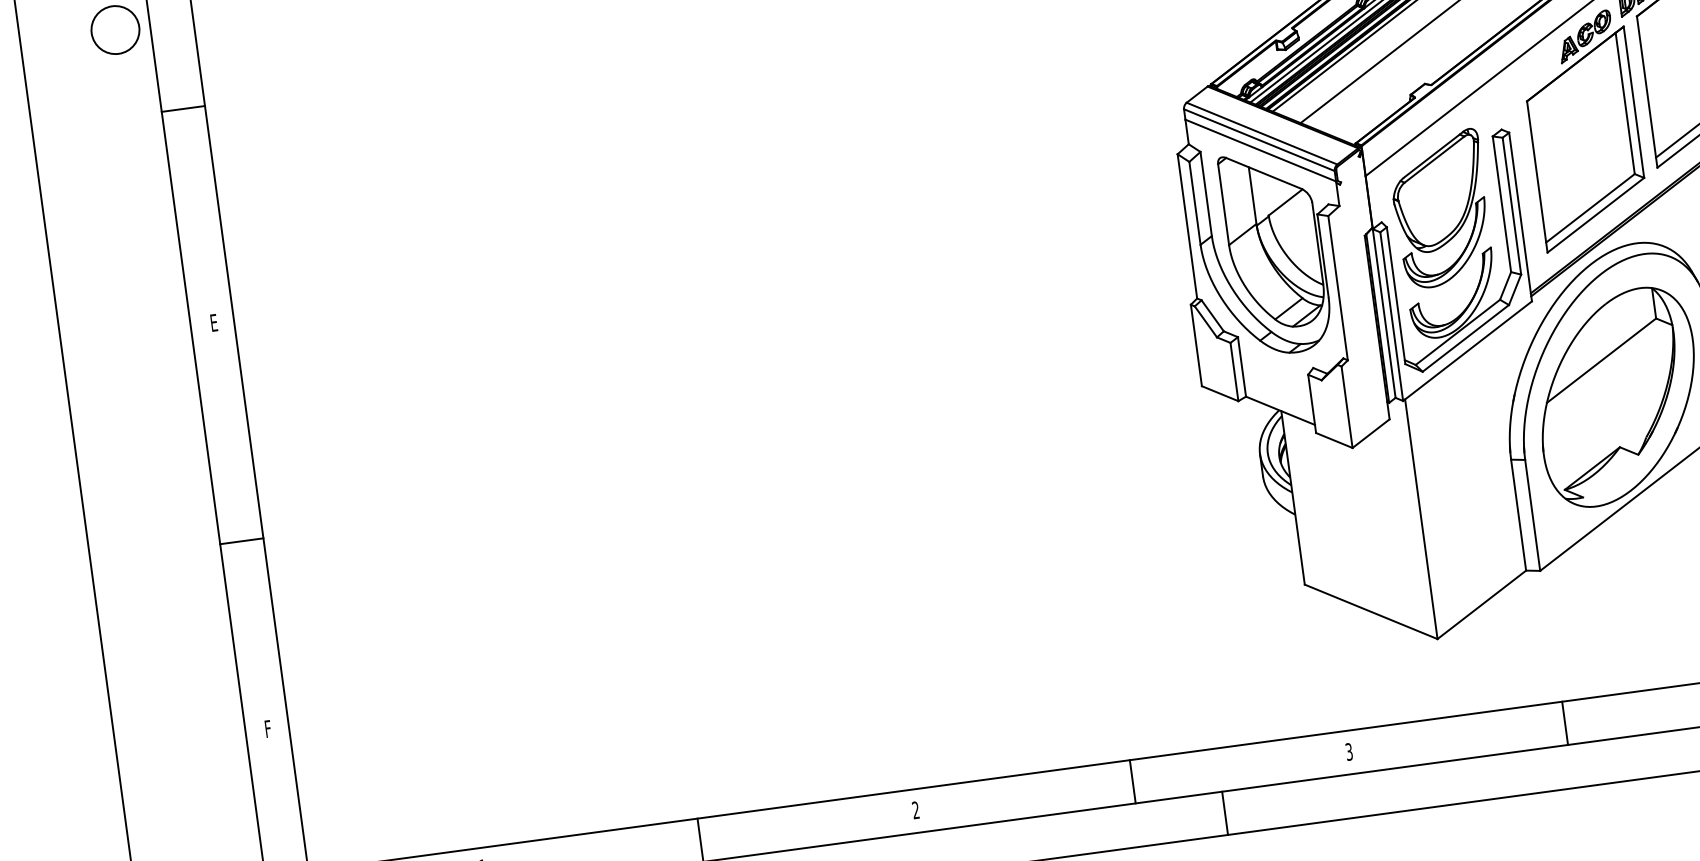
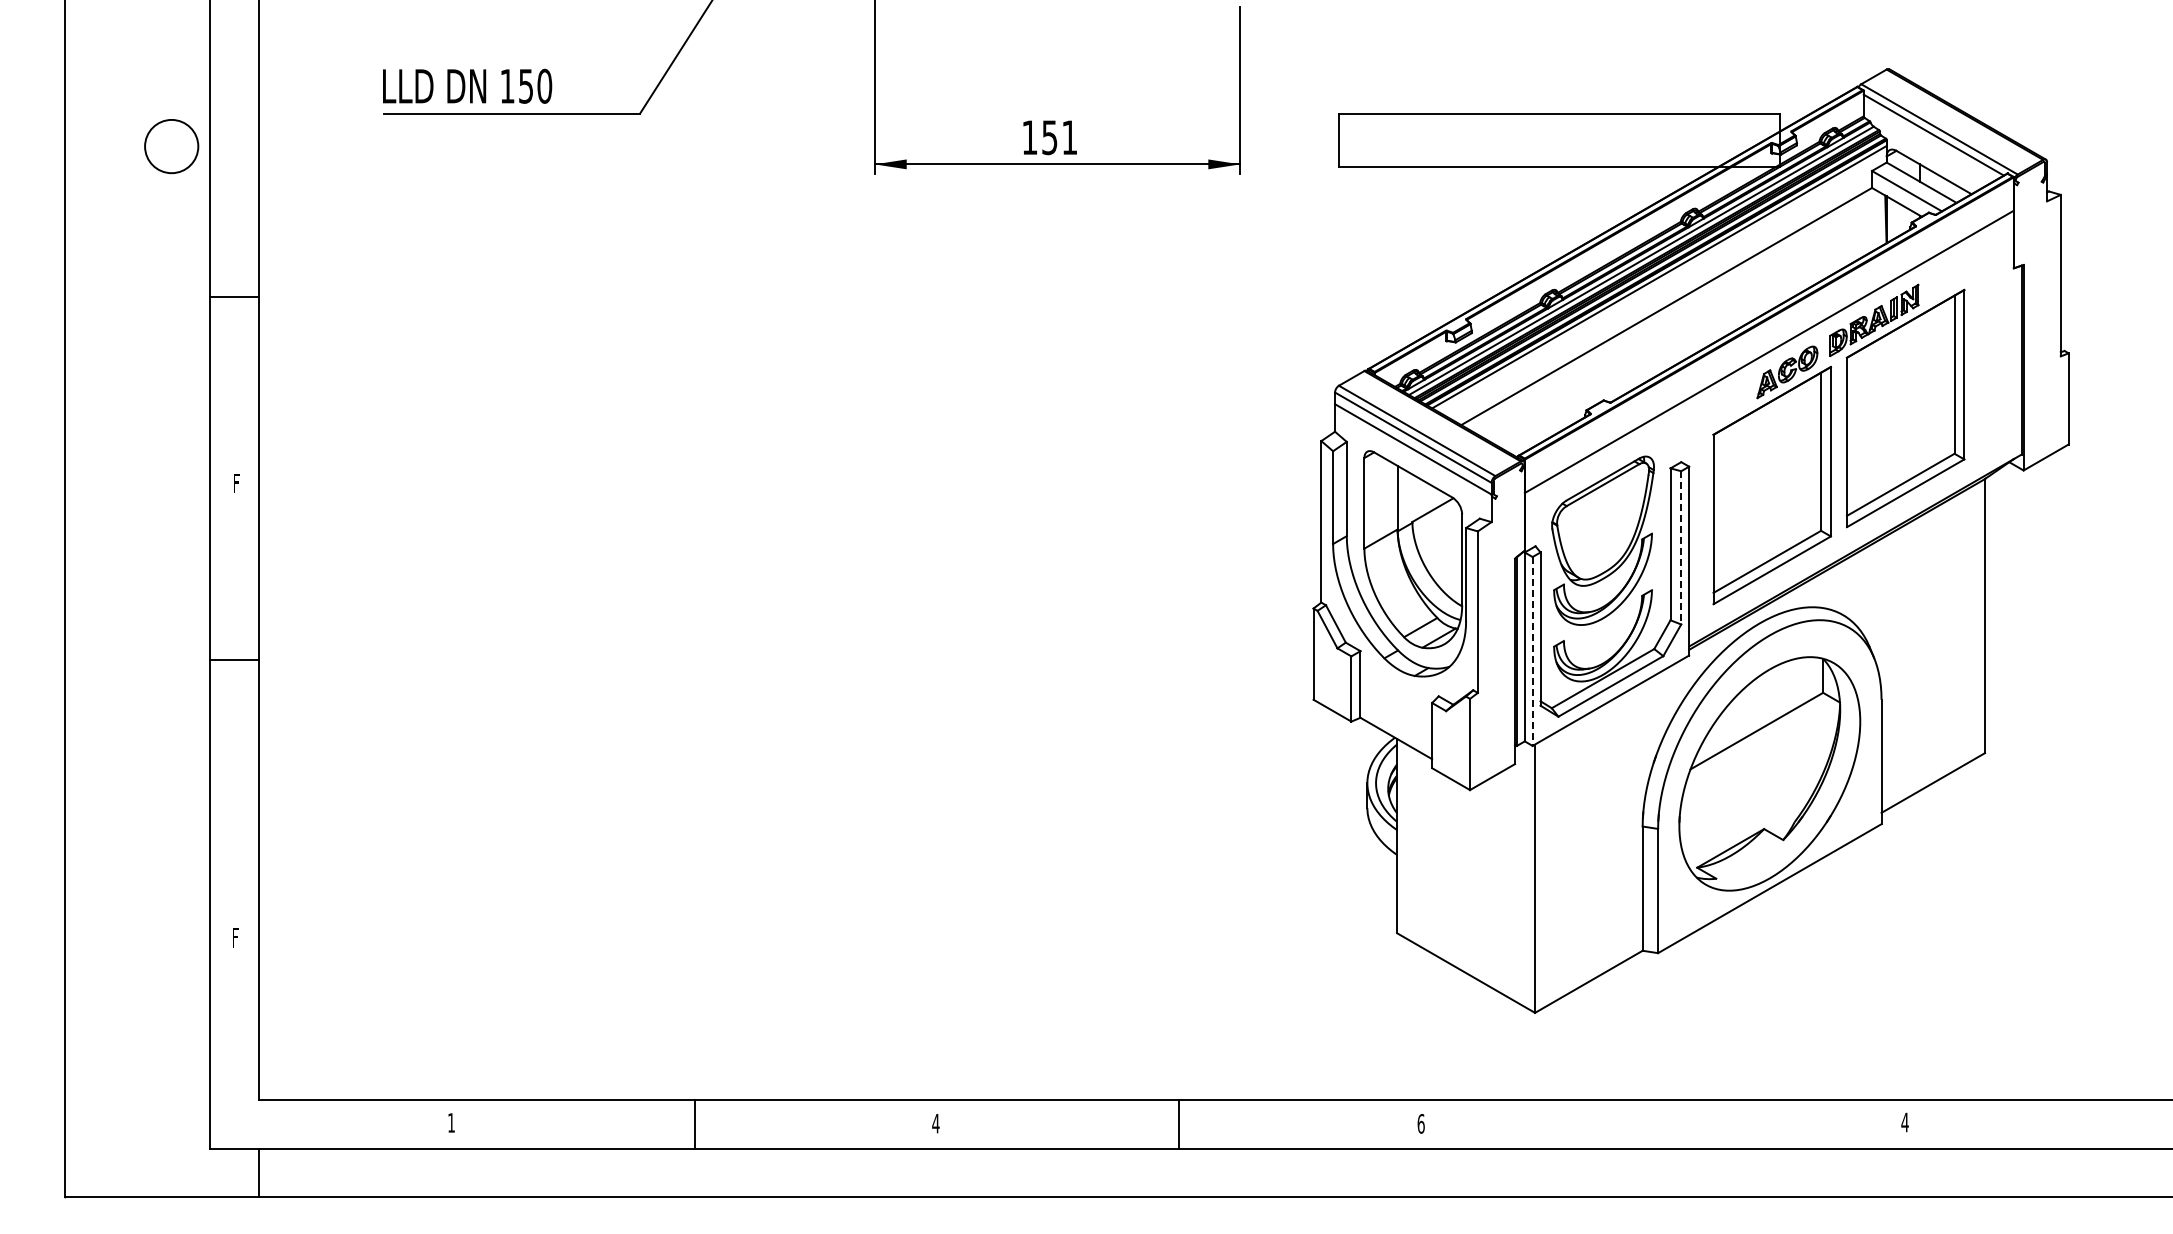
line: (183, 109) -> (234, 297), moved
line: (1512, 205) -> (1681, 547), solid -> dashed
line: (1391, 316) -> (1532, 651), solid -> dashed
text: (214, 323) -> (236, 483), E -> F
line: (241, 541) -> (234, 659), moved
line: (1564, 723) -> (1662, 1124), removed
text: (1348, 751) -> (1420, 1123), 3 -> 6
text: (915, 810) -> (935, 1123), 2 -> 4
line: (1225, 812) -> (1275, 1172), removed

